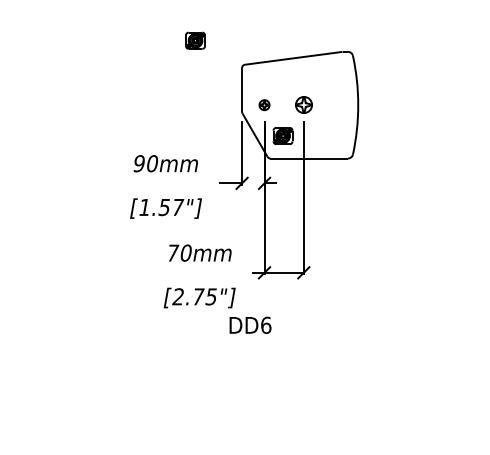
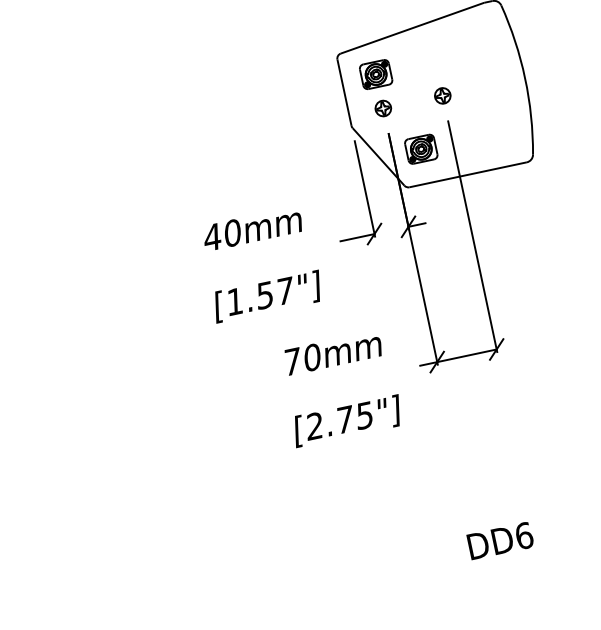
part: (195, 40) -> (376, 74), moved
part: (303, 105) -> (442, 96), size x0.62
text: (138, 163) -> (211, 237), 90mm -> 40mm
text: (250, 324) -> (500, 539), moved

